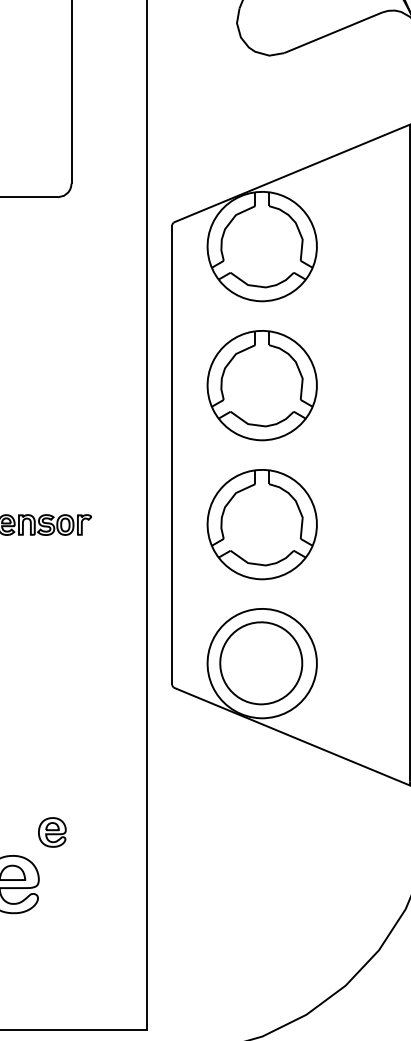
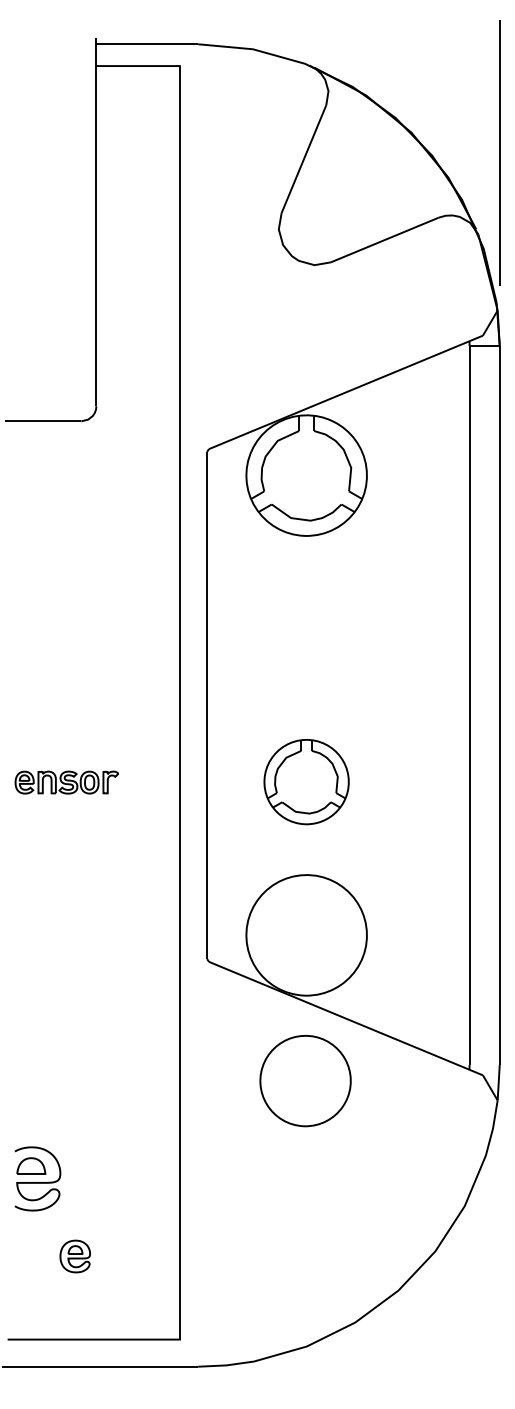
part: (262, 385) -> (306, 628), removed
part: (262, 524) -> (306, 781), size x0.7
part: (261, 663) -> (305, 1081), moved
part: (51, 832) -> (74, 1256), moved

